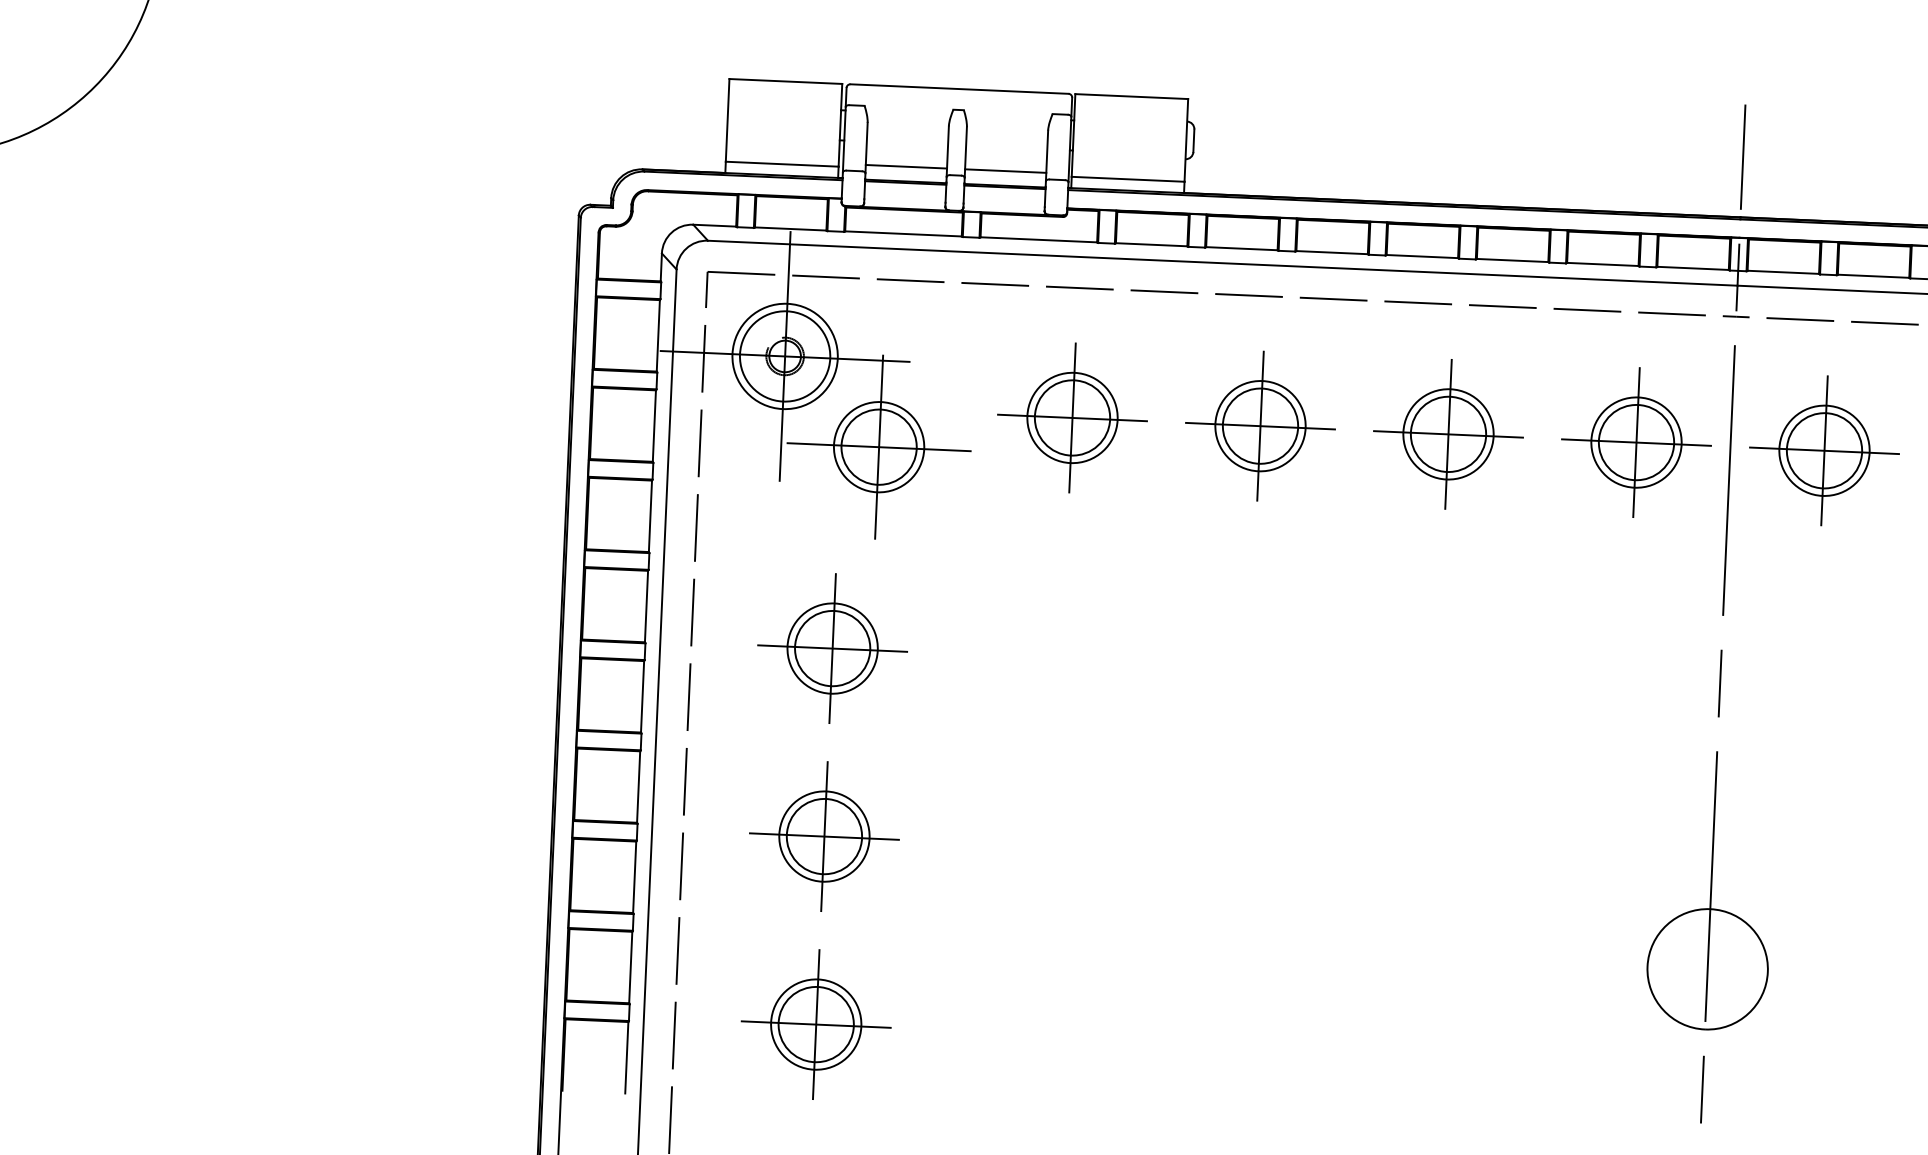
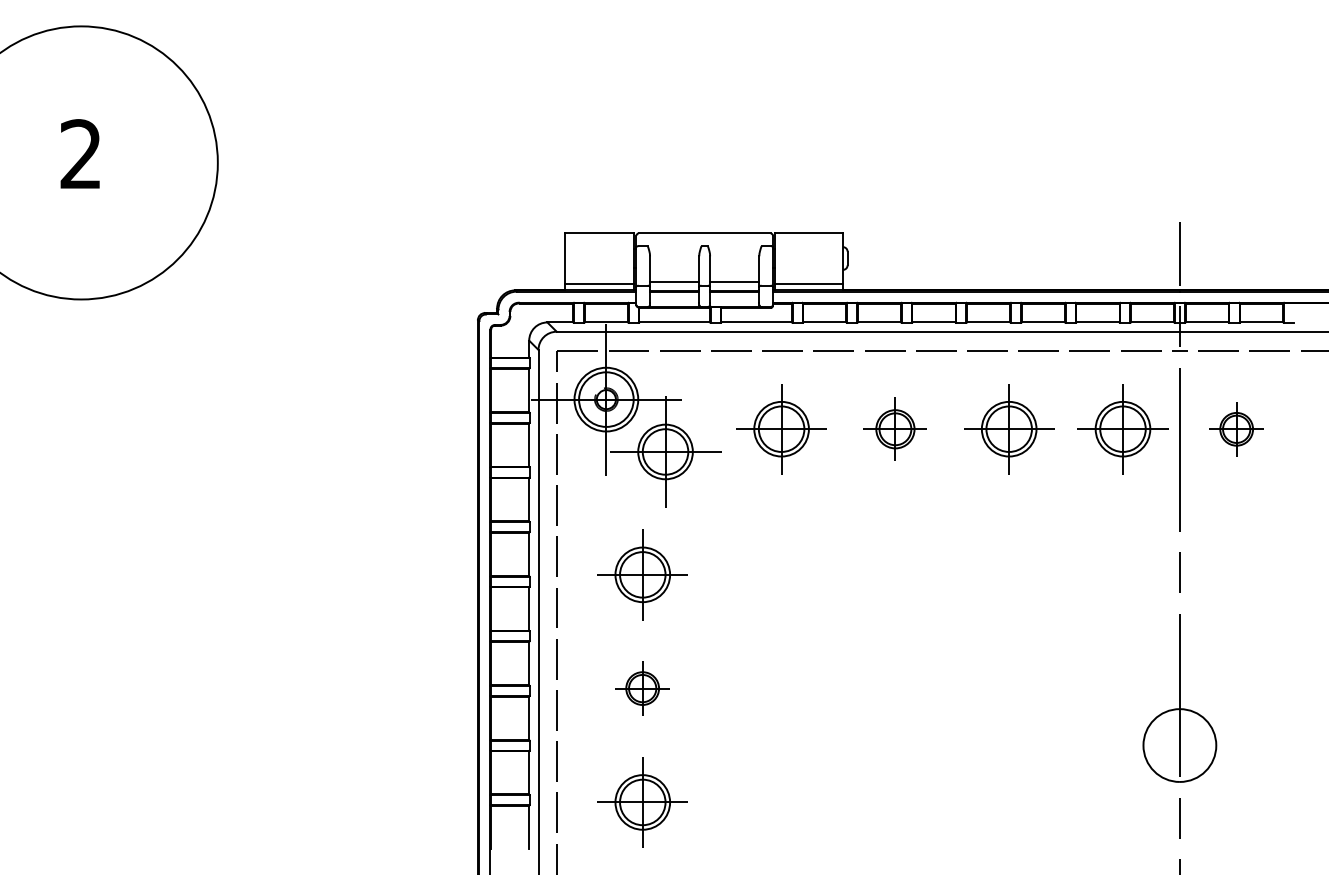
part: (1260, 426) -> (895, 429), size x0.7
part: (1824, 451) -> (1236, 429), size x0.6
part: (823, 836) -> (642, 688), size x0.6

